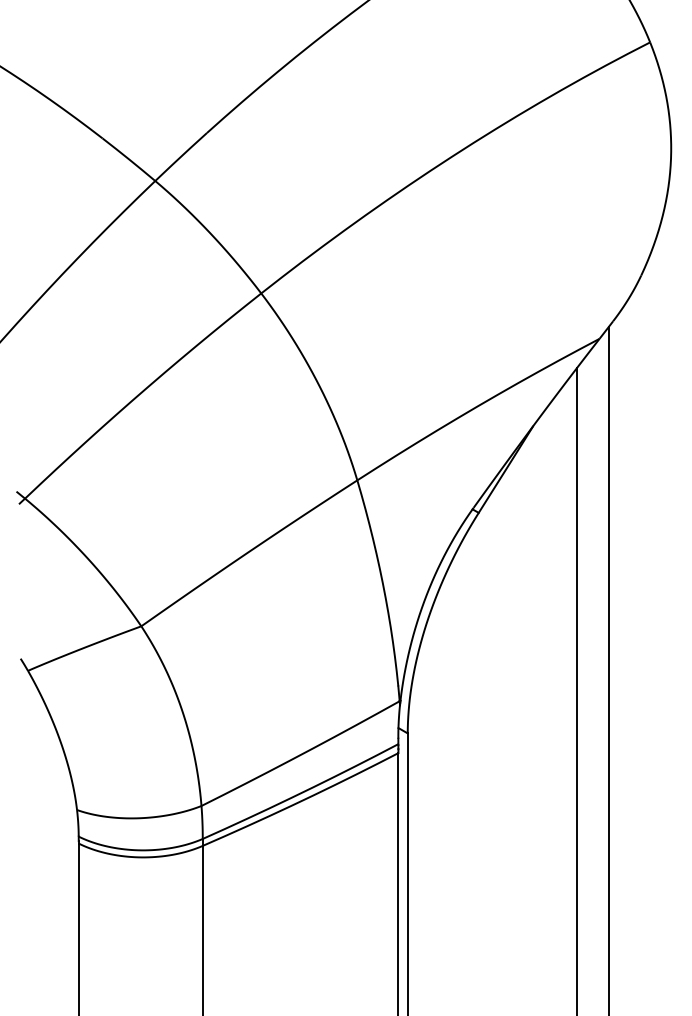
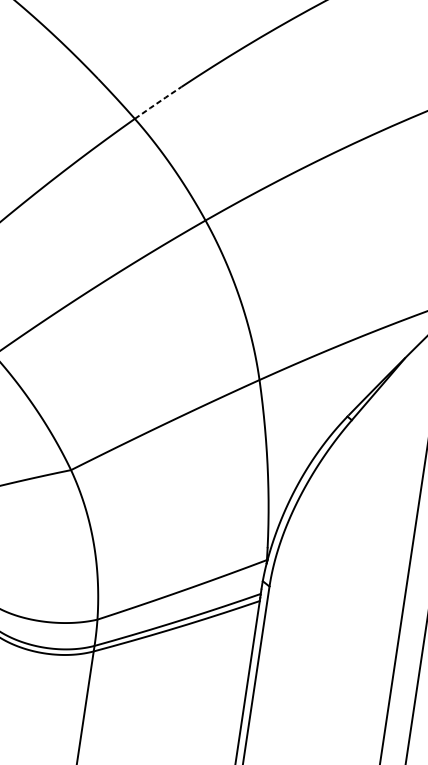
line: (180, 156) -> (157, 102), solid -> dashed

